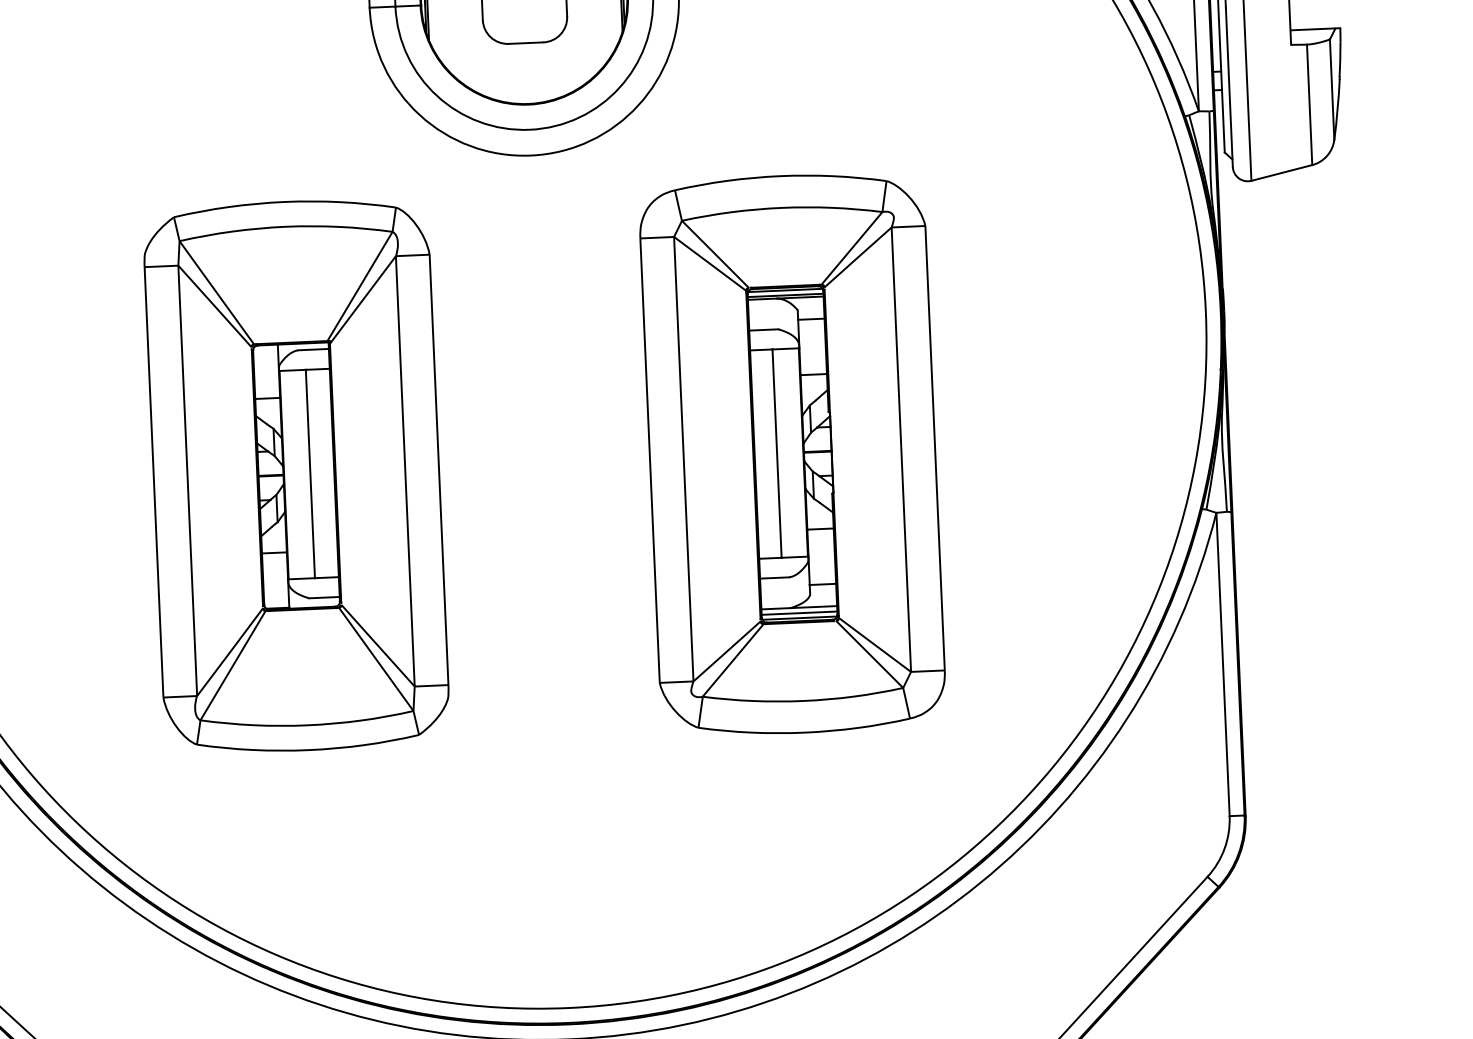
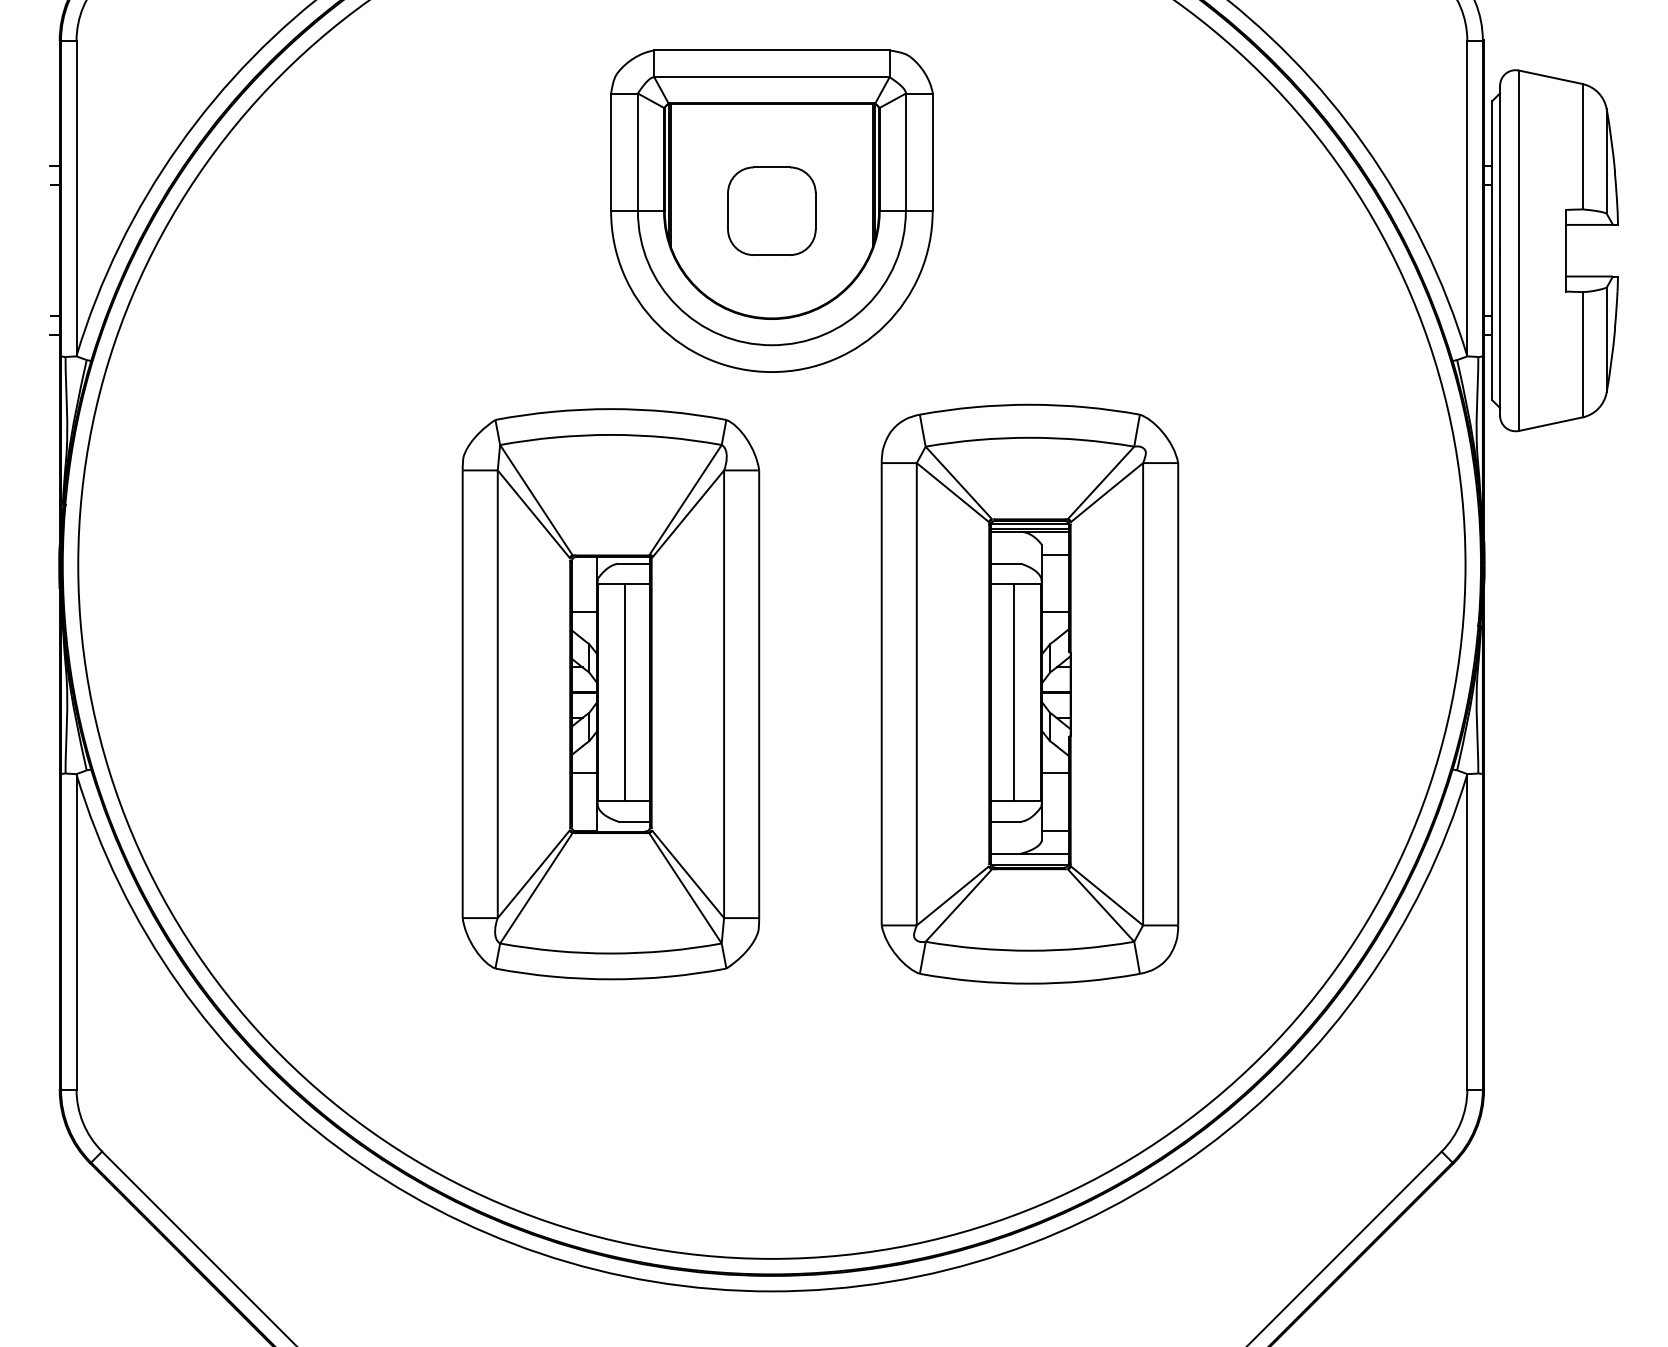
part: (296, 476) -> (610, 694), moved
line: (799, 613) -> (1029, 859), removed

